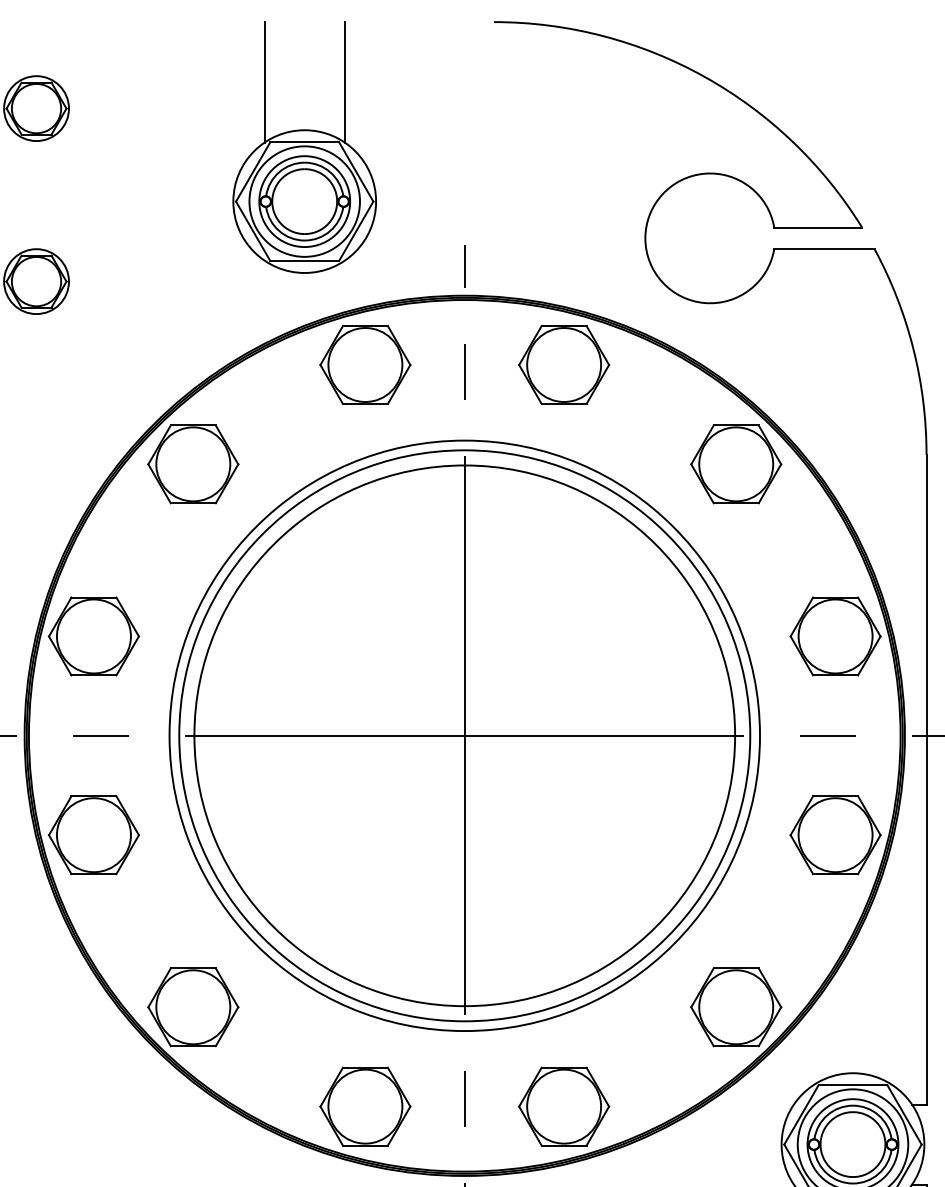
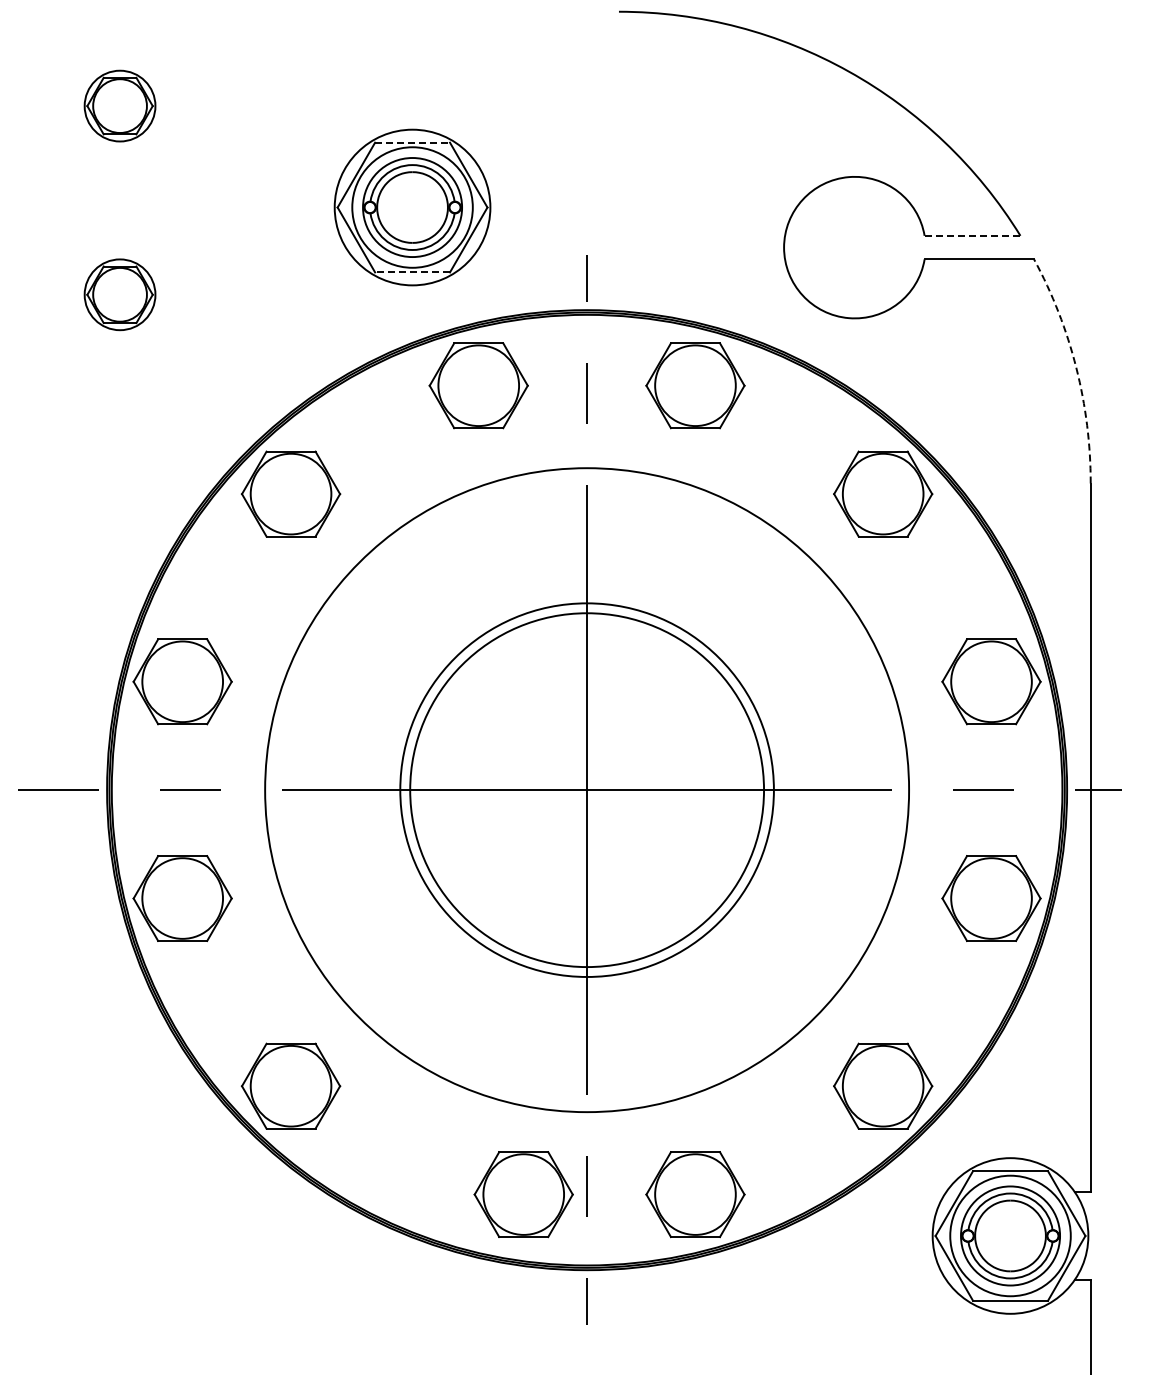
line: (264, 82) -> (368, 77), removed
line: (345, 82) -> (456, 77), removed
line: (305, 141) -> (413, 142), solid -> dashed
line: (818, 227) -> (972, 235), solid -> dashed
line: (304, 261) -> (412, 272), solid -> dashed
arc: (913, 348) -> (1076, 367), solid -> dashed
circle: (464, 735) -> (586, 789), size x0.6
circle: (464, 736) -> (586, 790), size x0.6
part: (365, 1106) -> (523, 1194), moved

